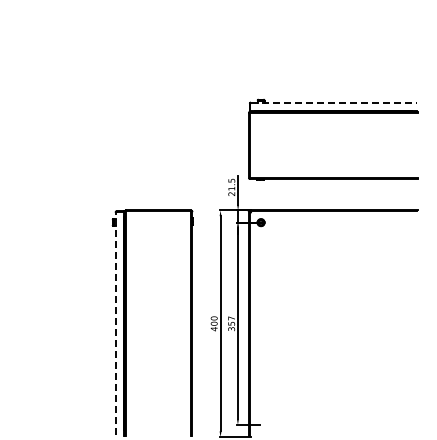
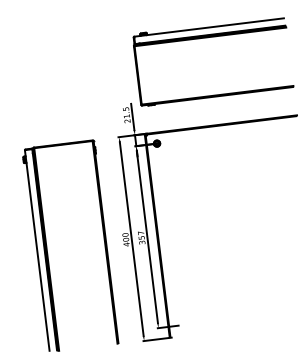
line: (333, 102) -> (208, 27), dashed -> solid
line: (115, 323) -> (37, 250), dashed -> solid

